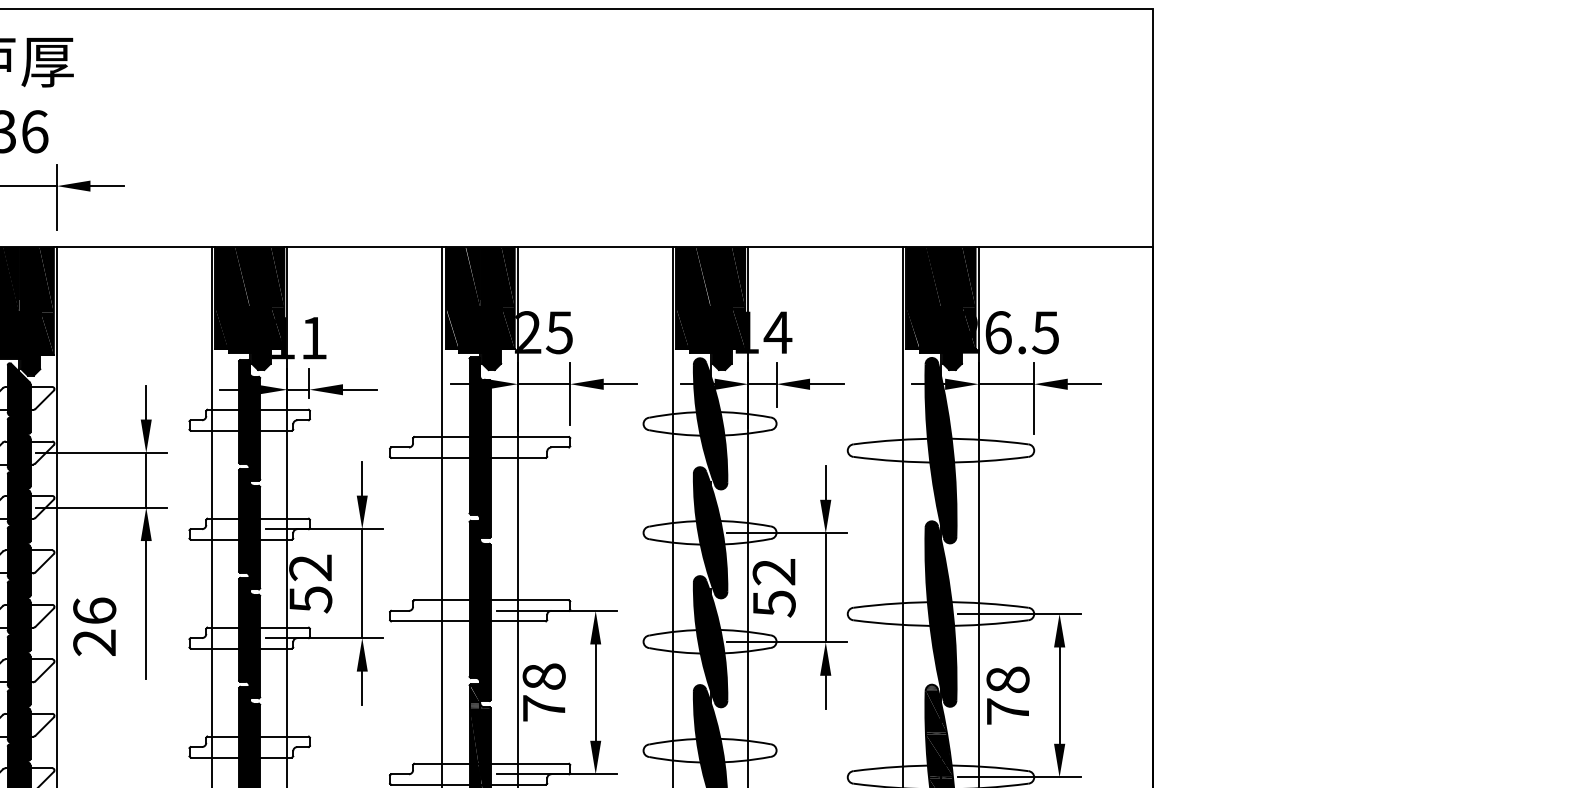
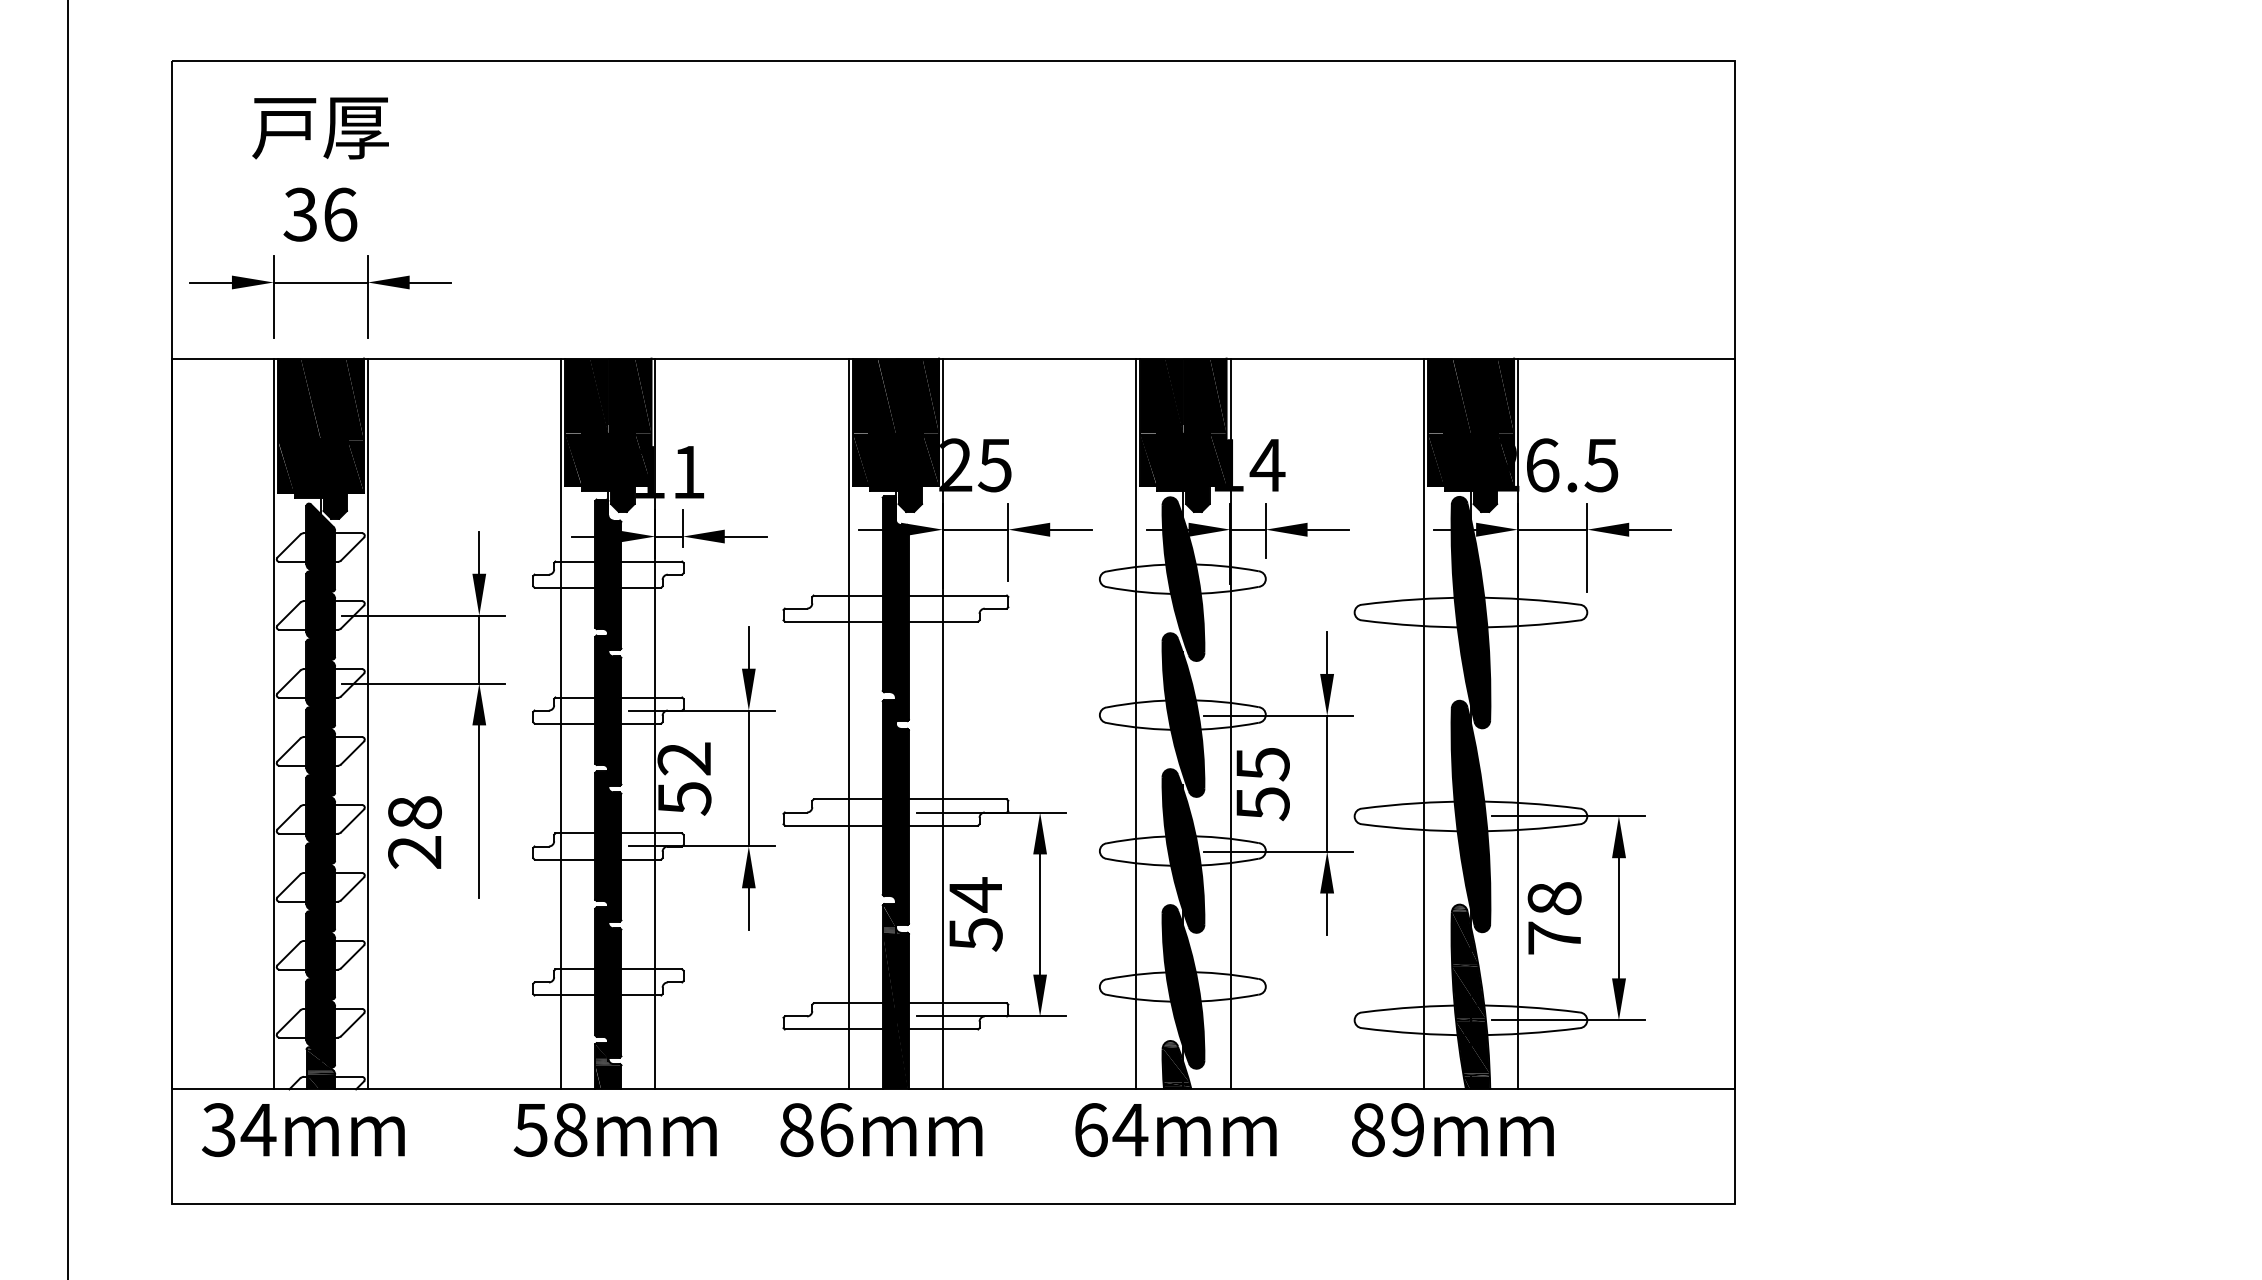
text: (773, 572) -> (1262, 764), 52 -> 55
text: (94, 610) -> (414, 812), 26 -> 28
text: (543, 692) -> (975, 914), 78 -> 54

